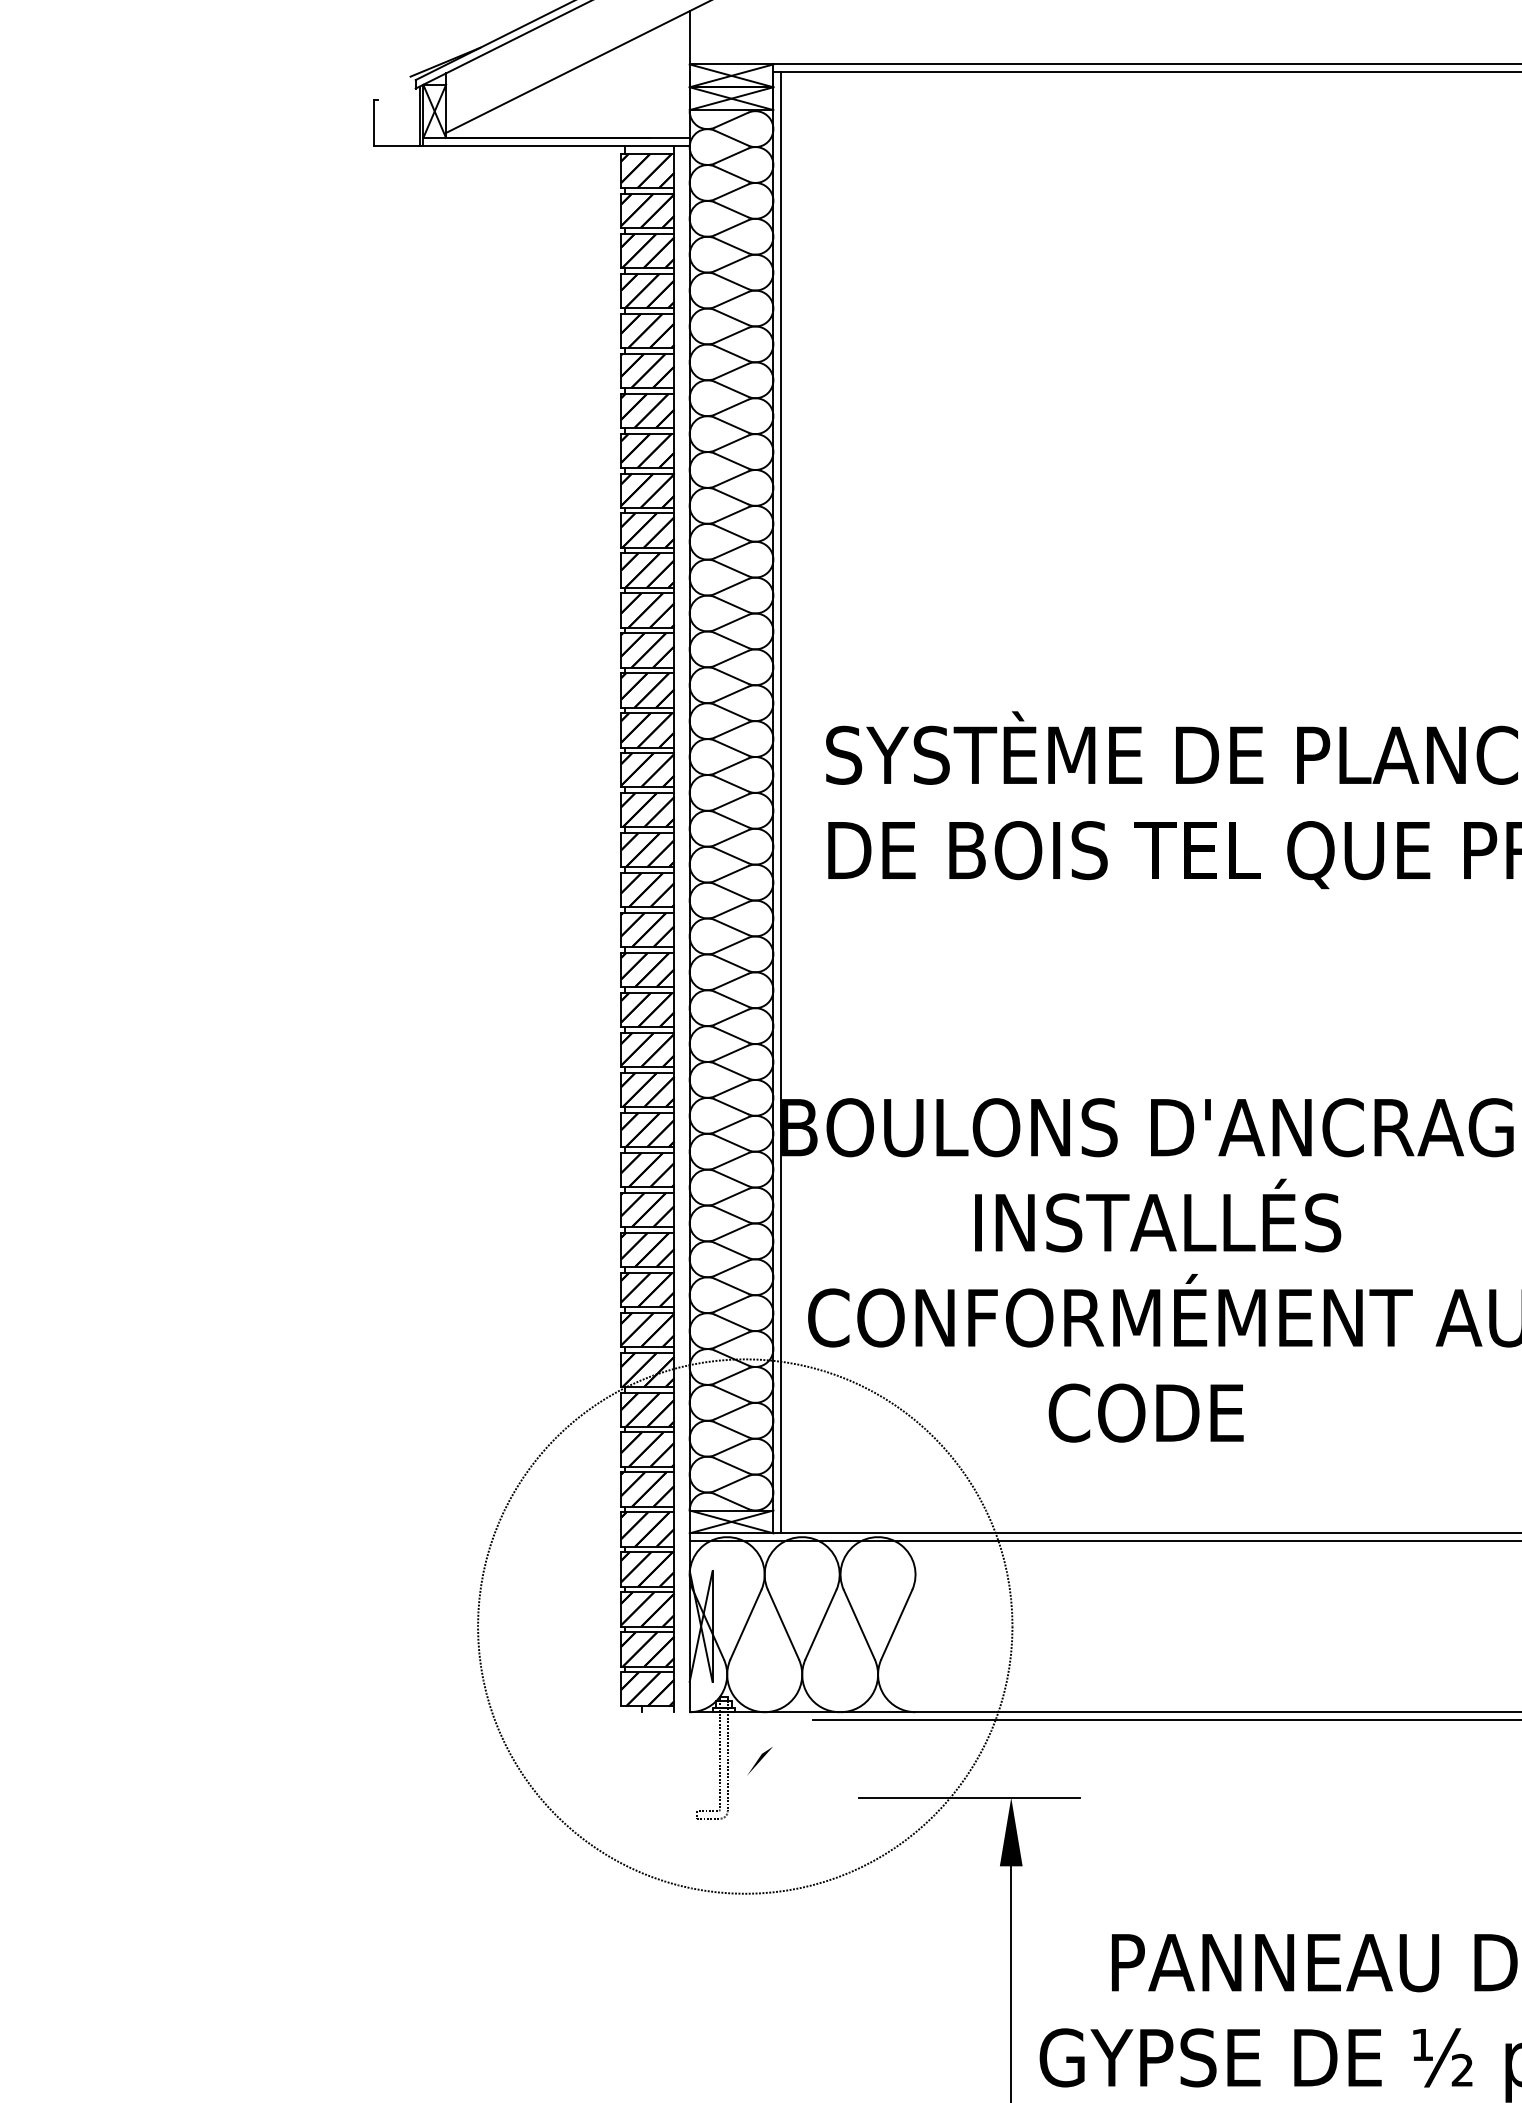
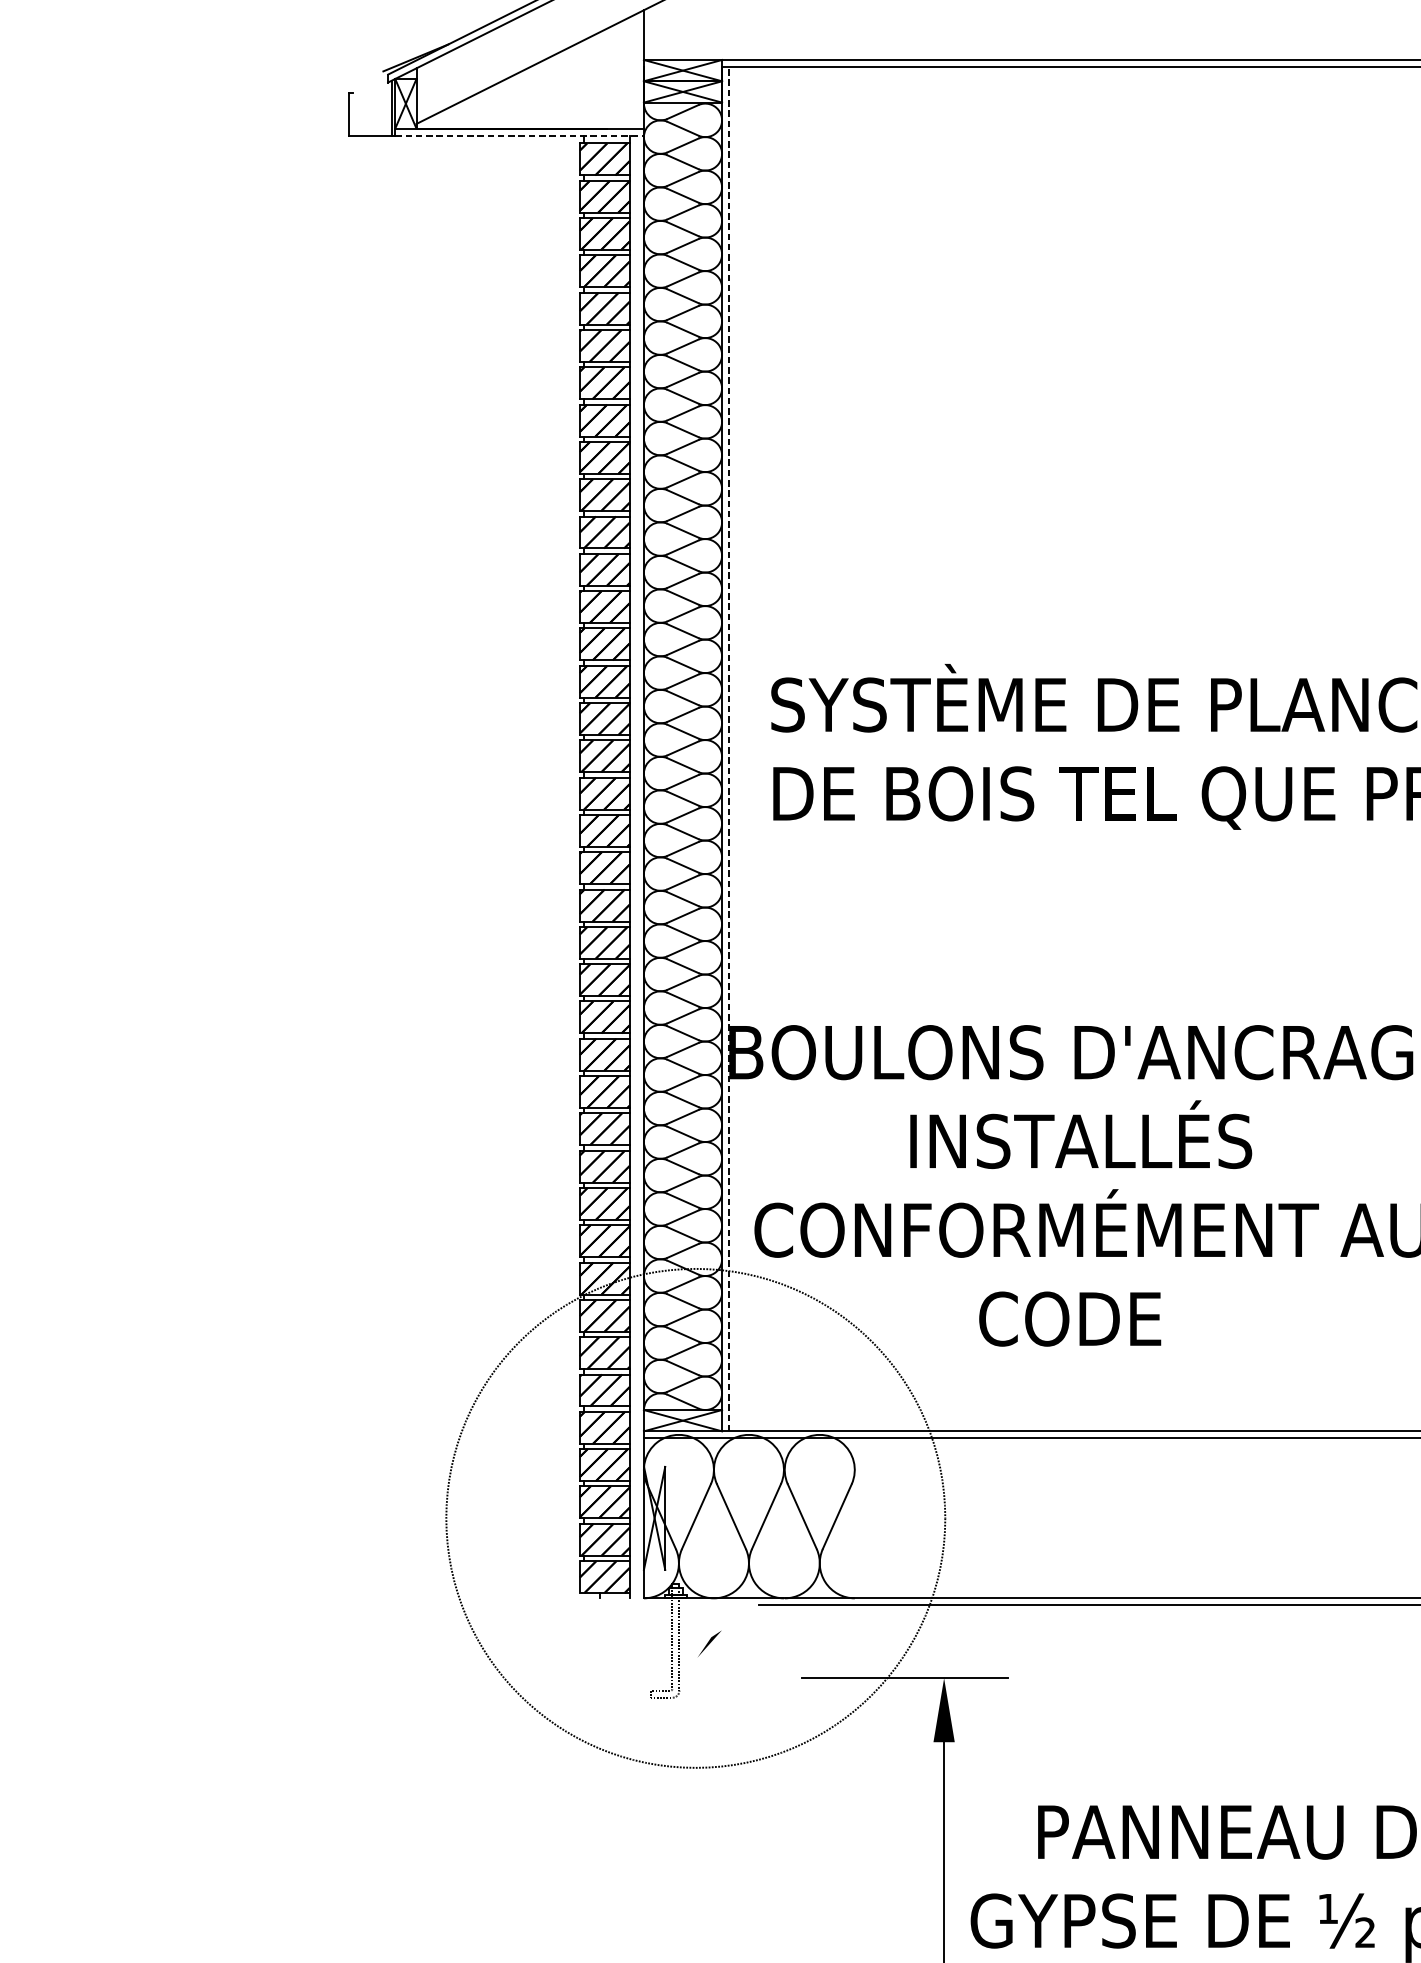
line: (557, 145) -> (520, 135), solid -> dashed
line: (781, 802) -> (729, 749), solid -> dashed

